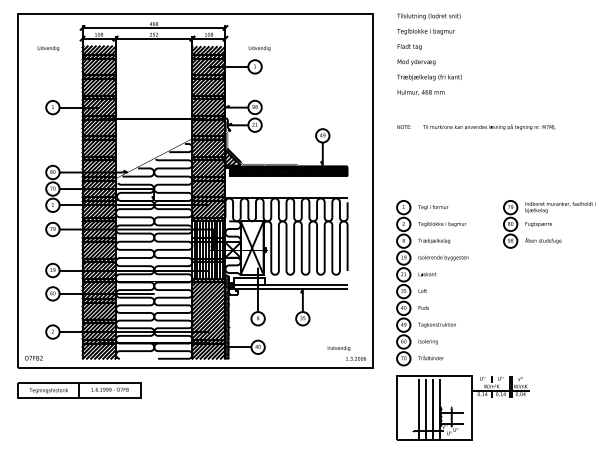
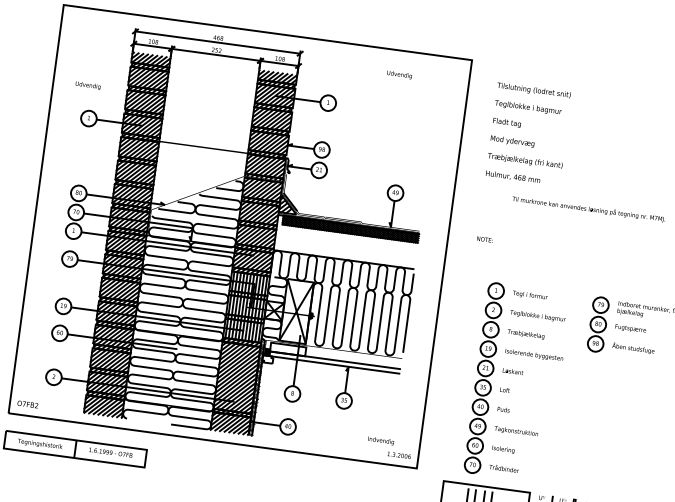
text: (48, 48) -> (88, 85), moved
text: (259, 48) -> (399, 74), moved
text: (429, 54) -> (528, 134), moved
text: (404, 126) -> (485, 238), moved
part: (430, 276) -> (516, 374), moved

